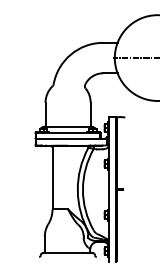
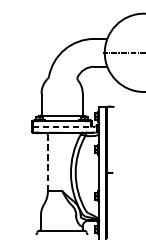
line: (70, 138) -> (64, 126), solid -> dashed
line: (52, 178) -> (47, 162), solid -> dashed

